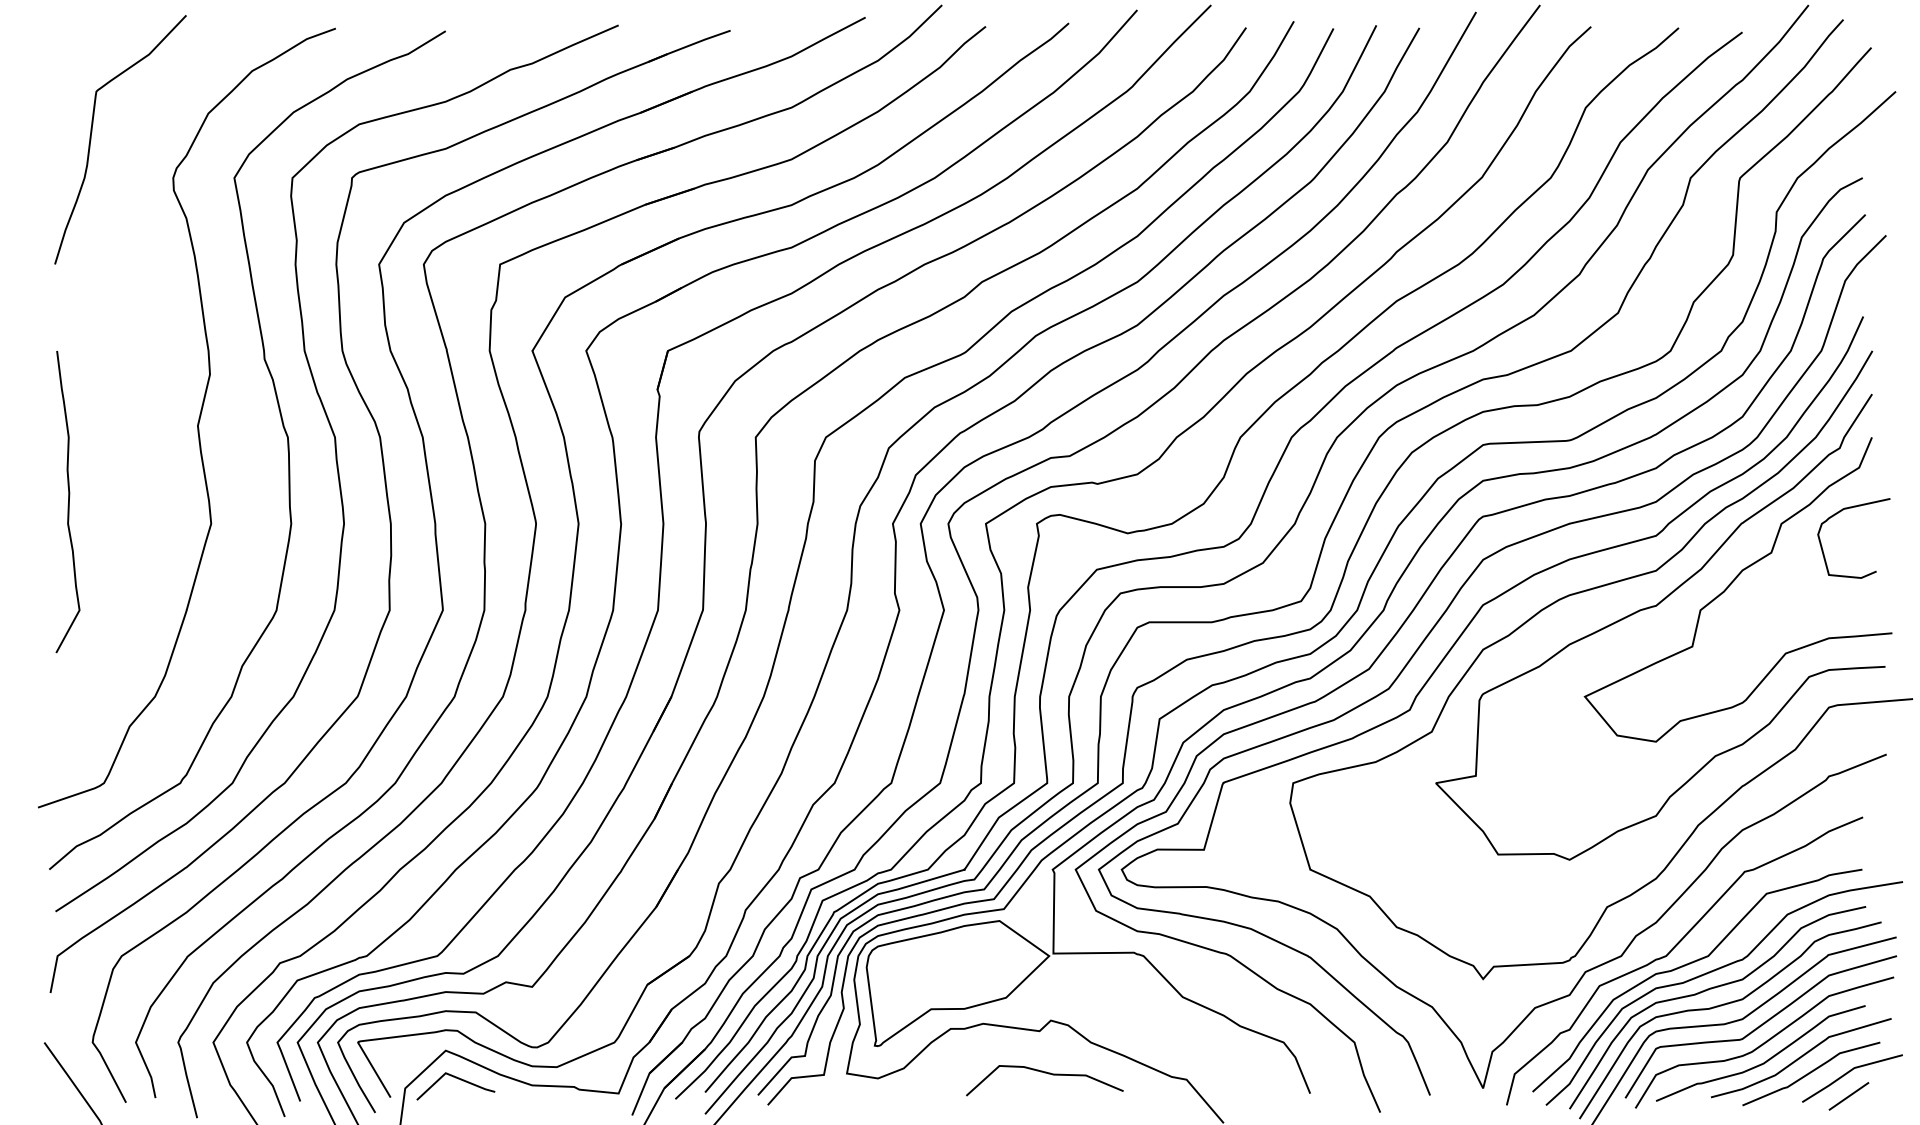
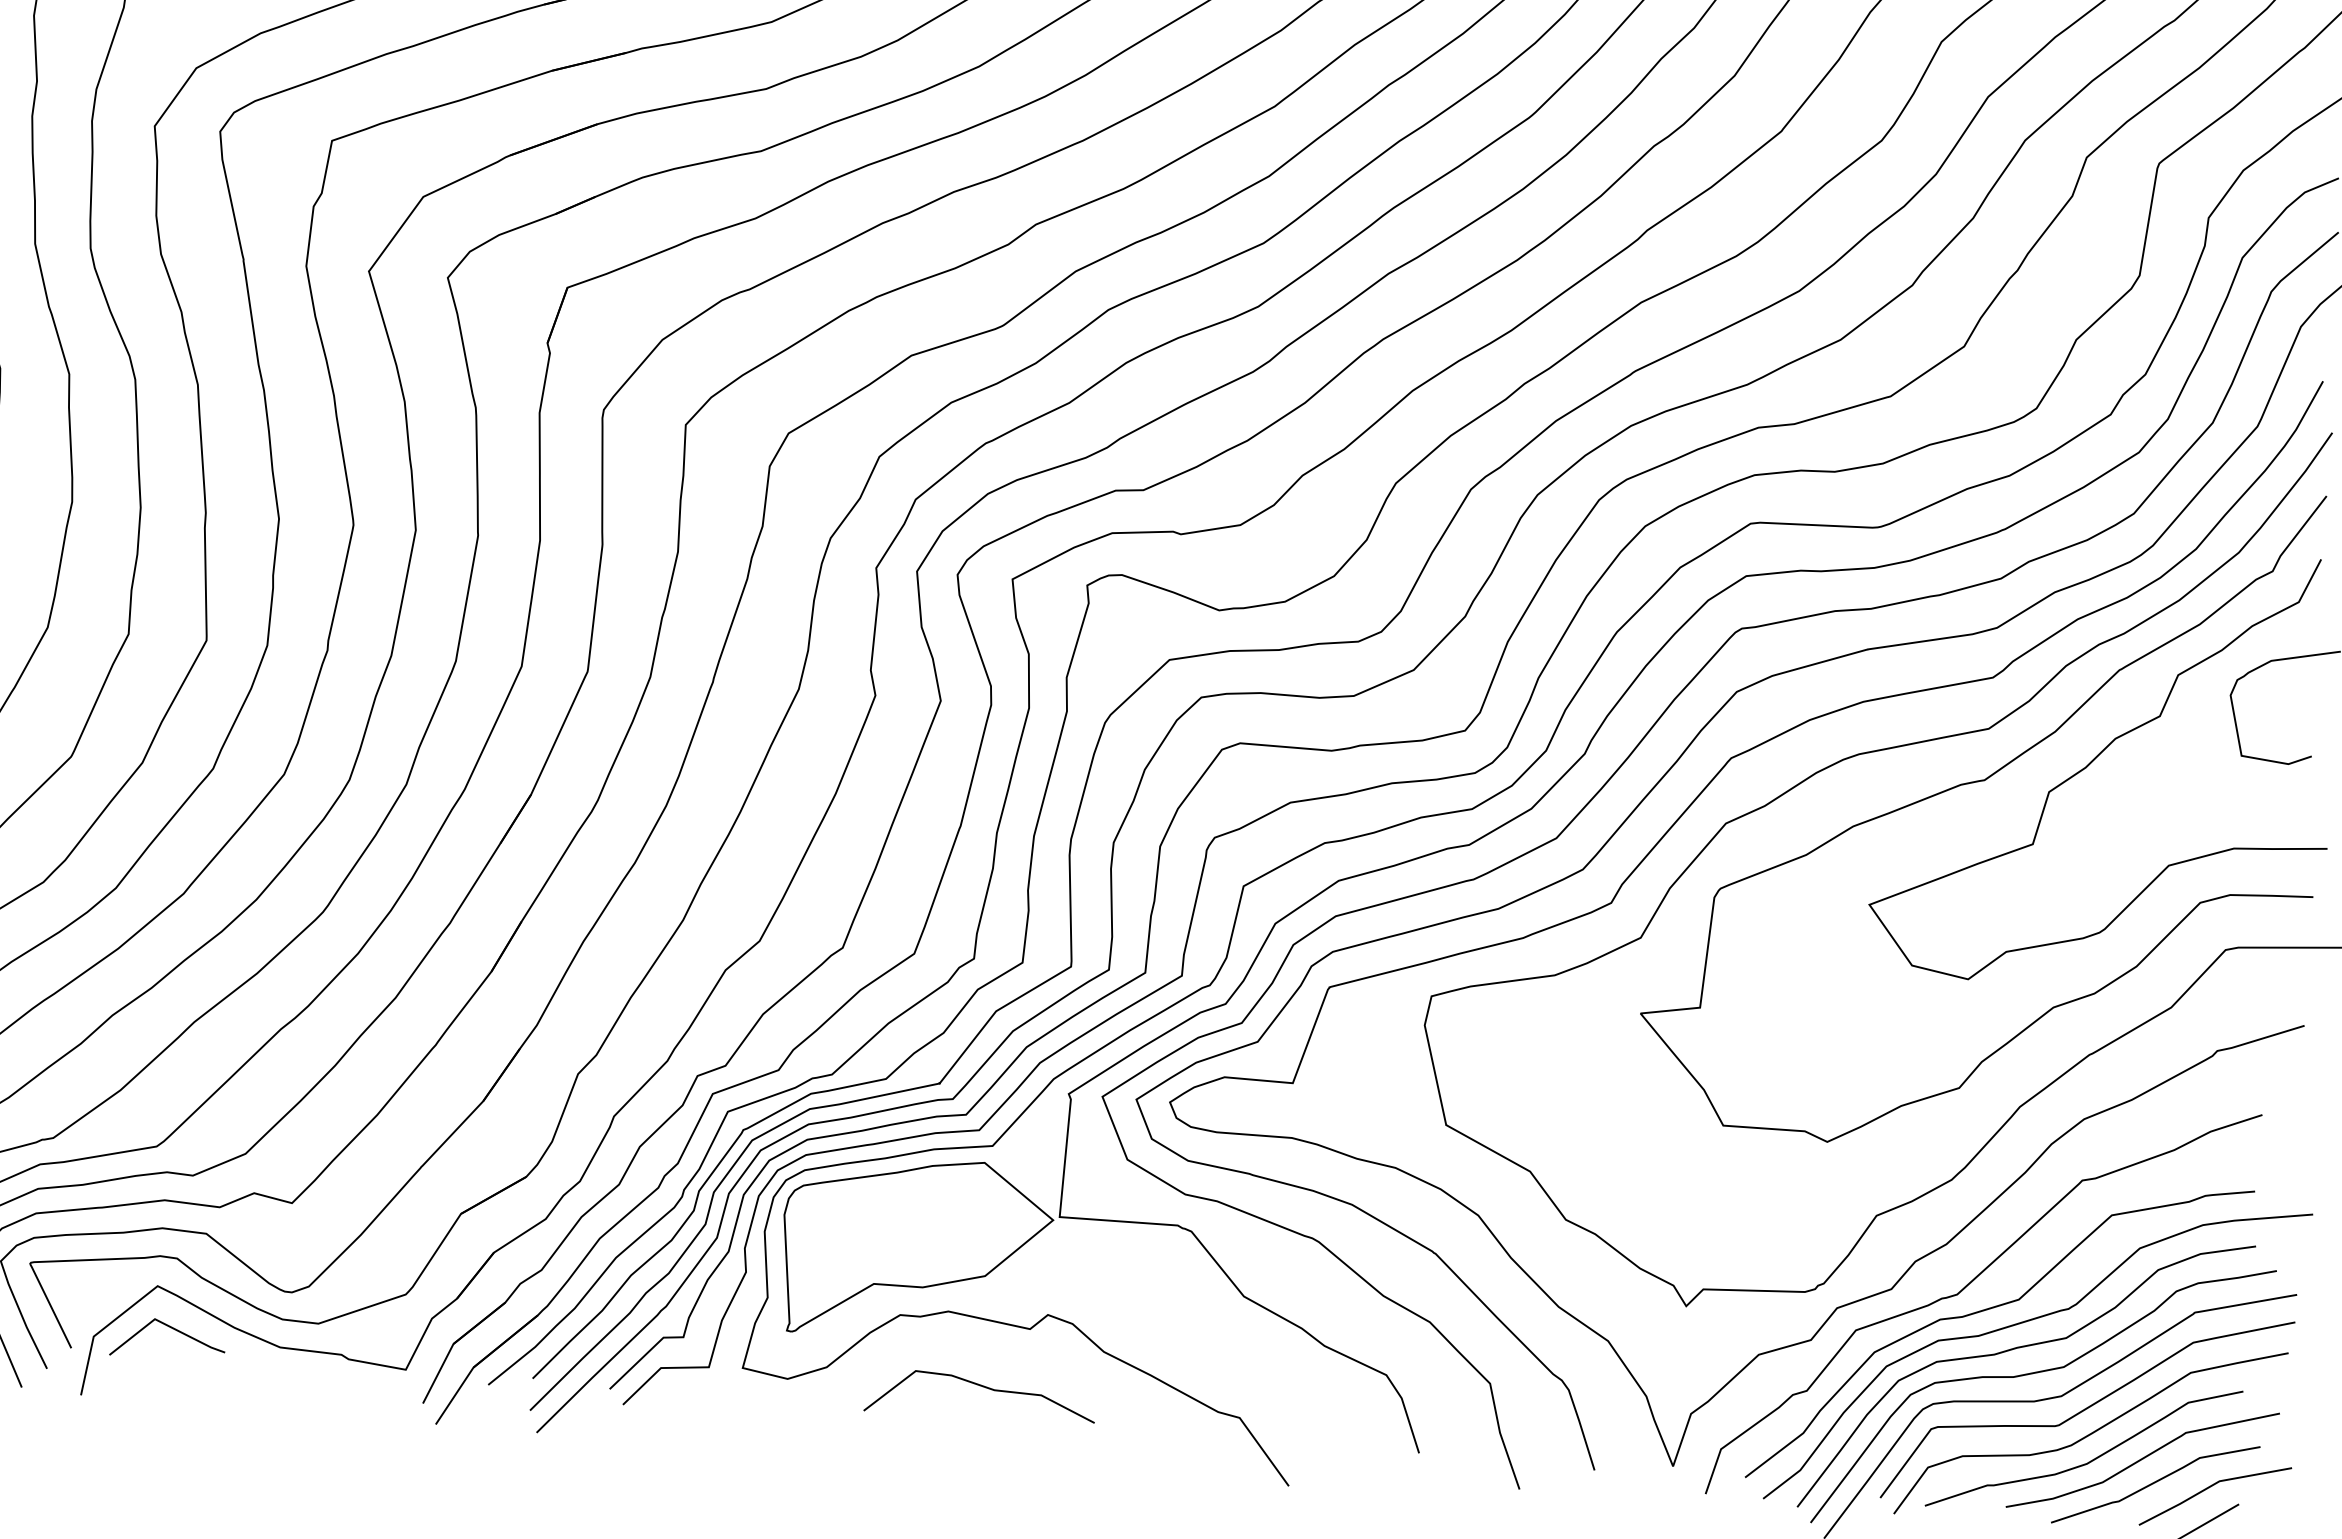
curve: (1044, 1073) -> (980, 1387), moved

